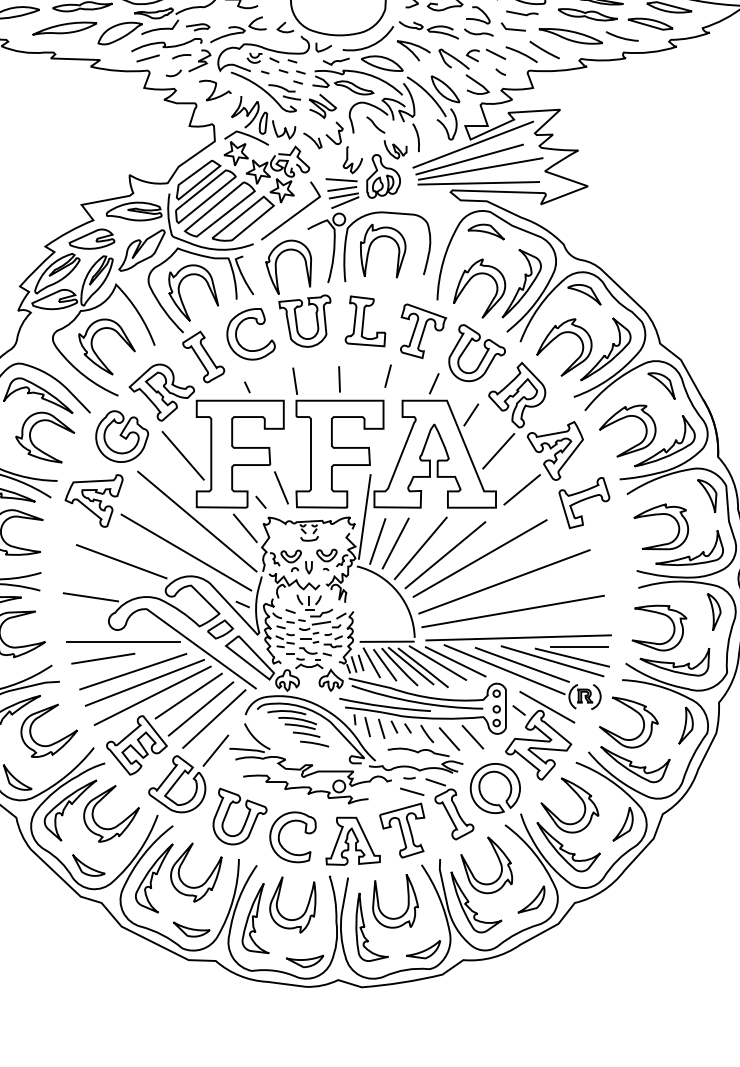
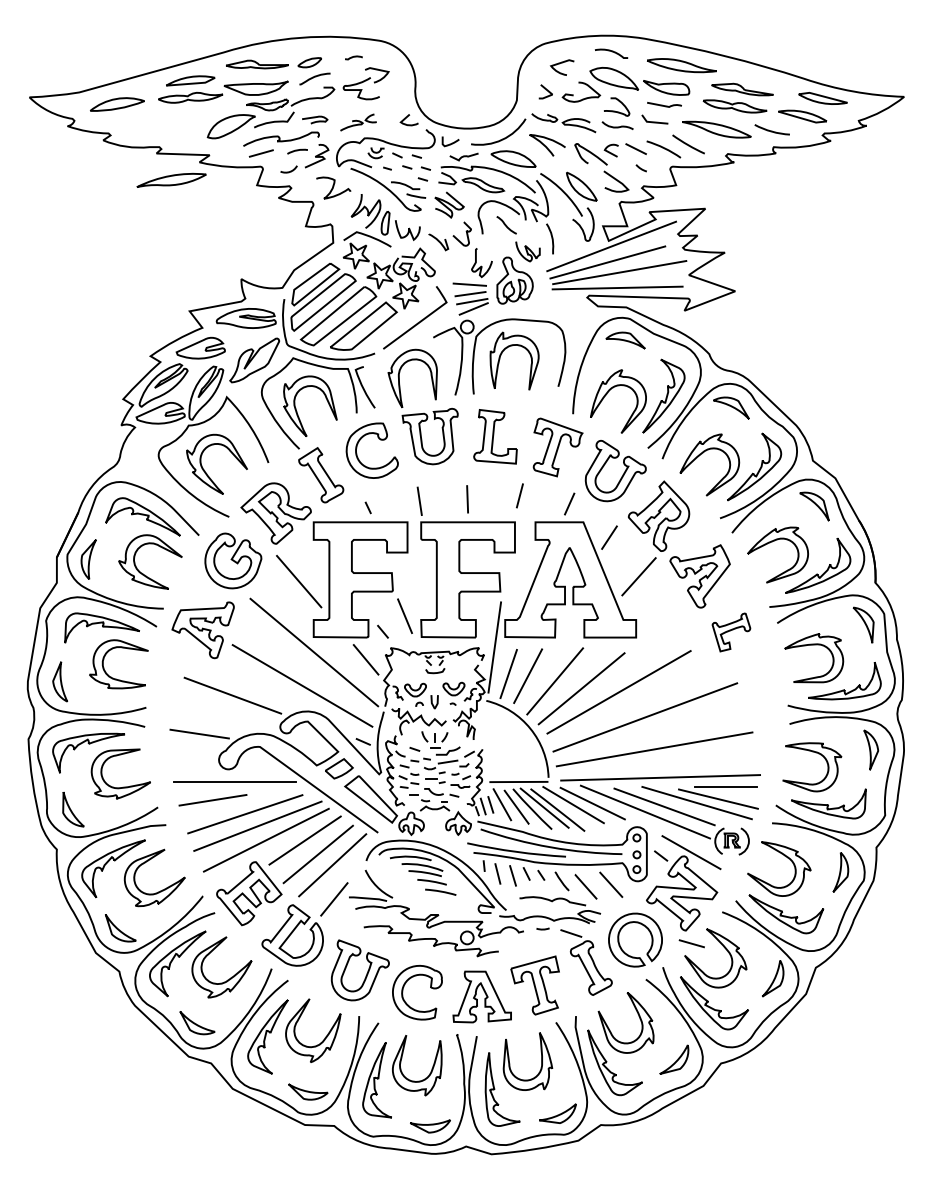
part: (64, 28) -> (171, 180), moved
part: (238, 29) -> (358, 122), size x0.6
line: (522, 490) -> (664, 618), removed
part: (584, 503) -> (731, 632), size x0.7
line: (411, 791) -> (691, 943), moved

